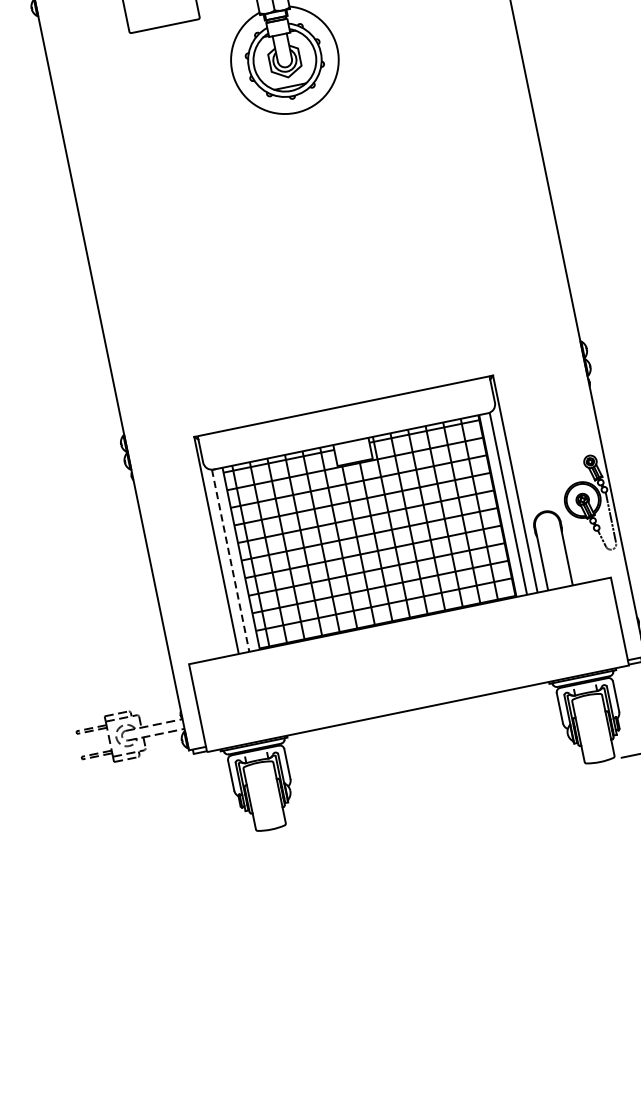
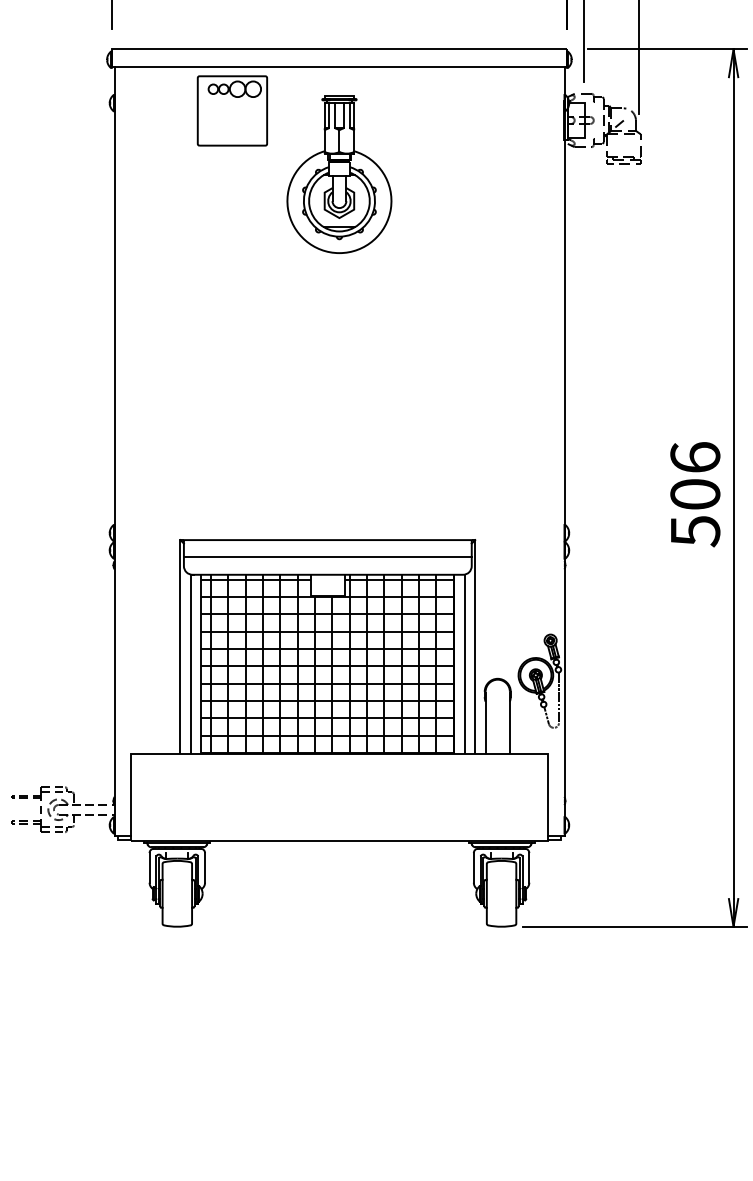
line: (346, 423) -> (327, 557), added
line: (230, 560) -> (190, 664), dashed -> solid

